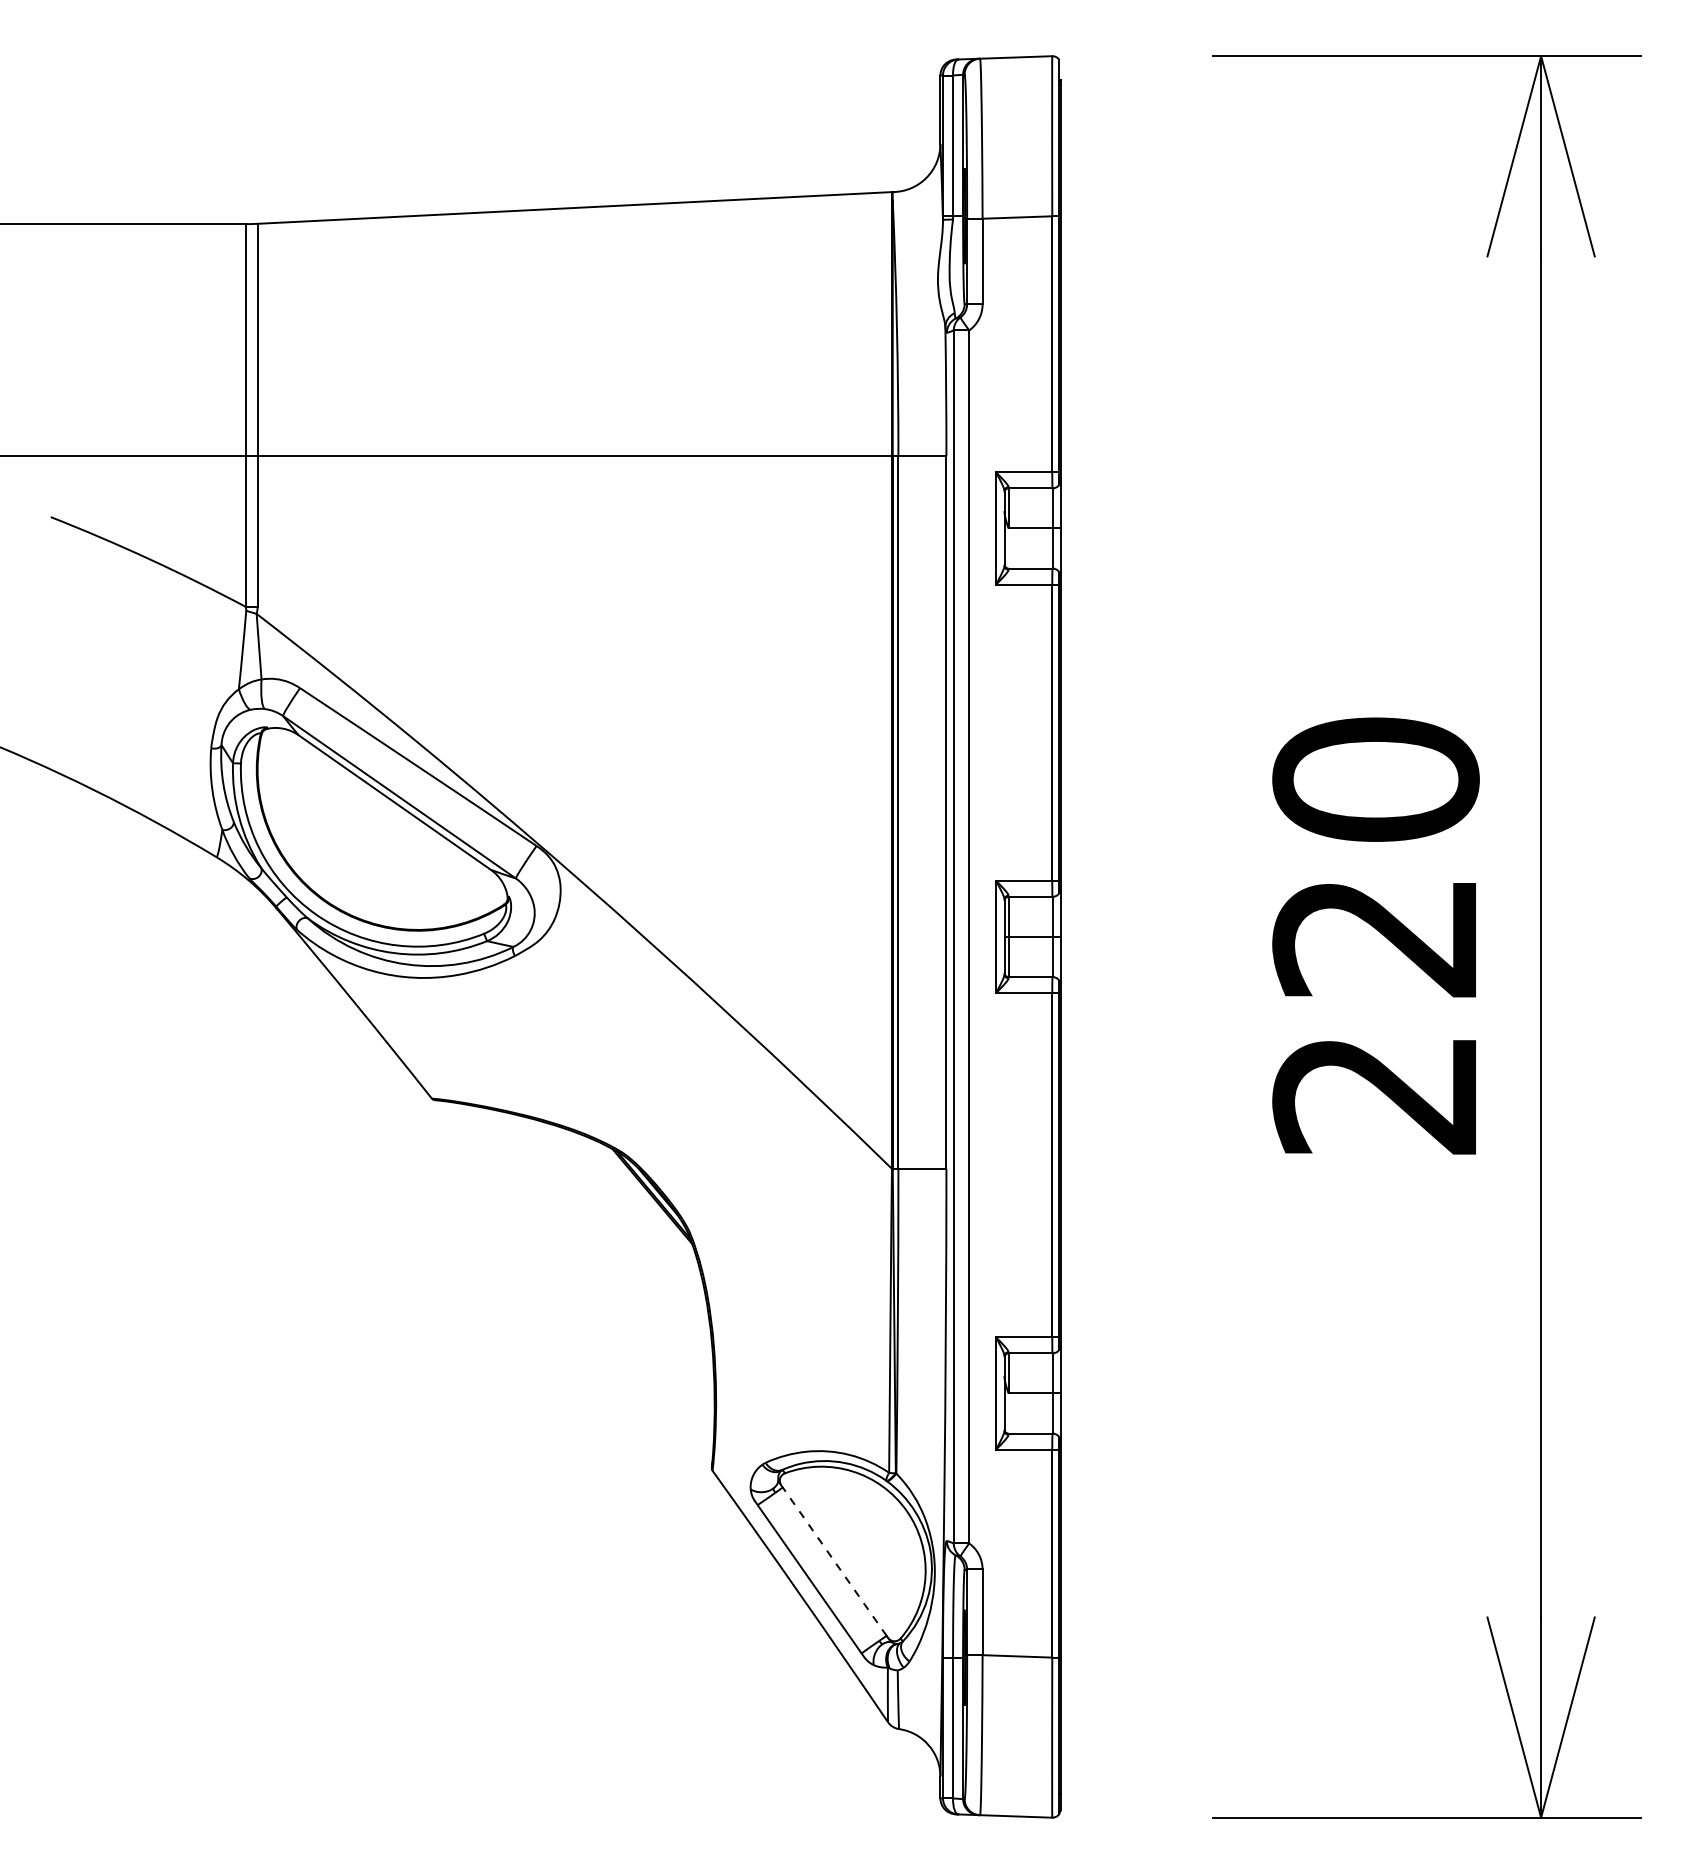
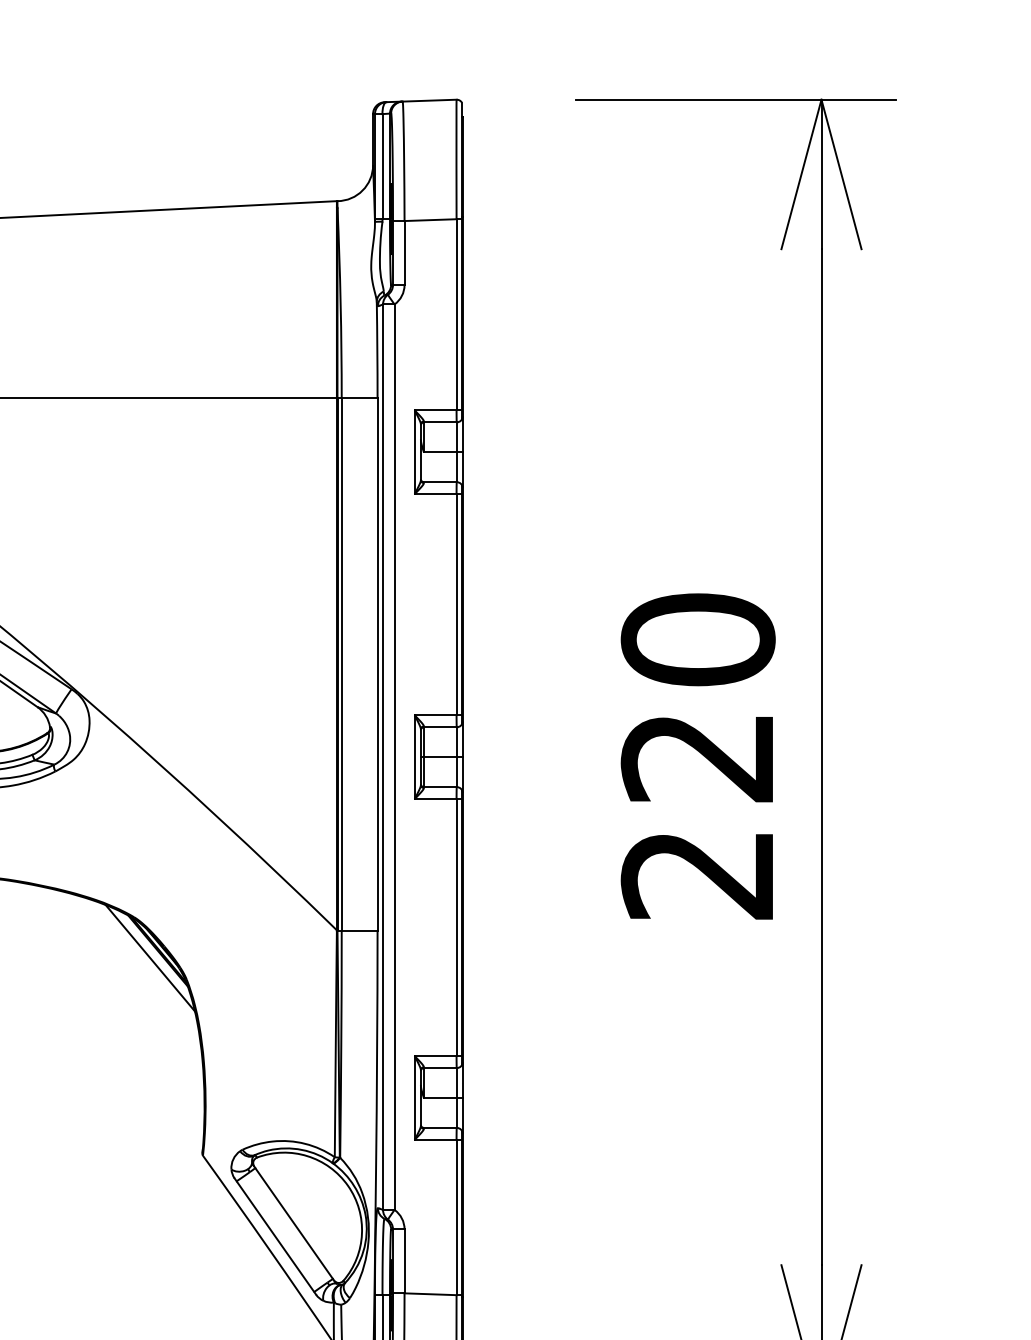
line: (641, 1205) -> (149, 957), added
line: (834, 1561) -> (294, 1223), dashed -> solid

